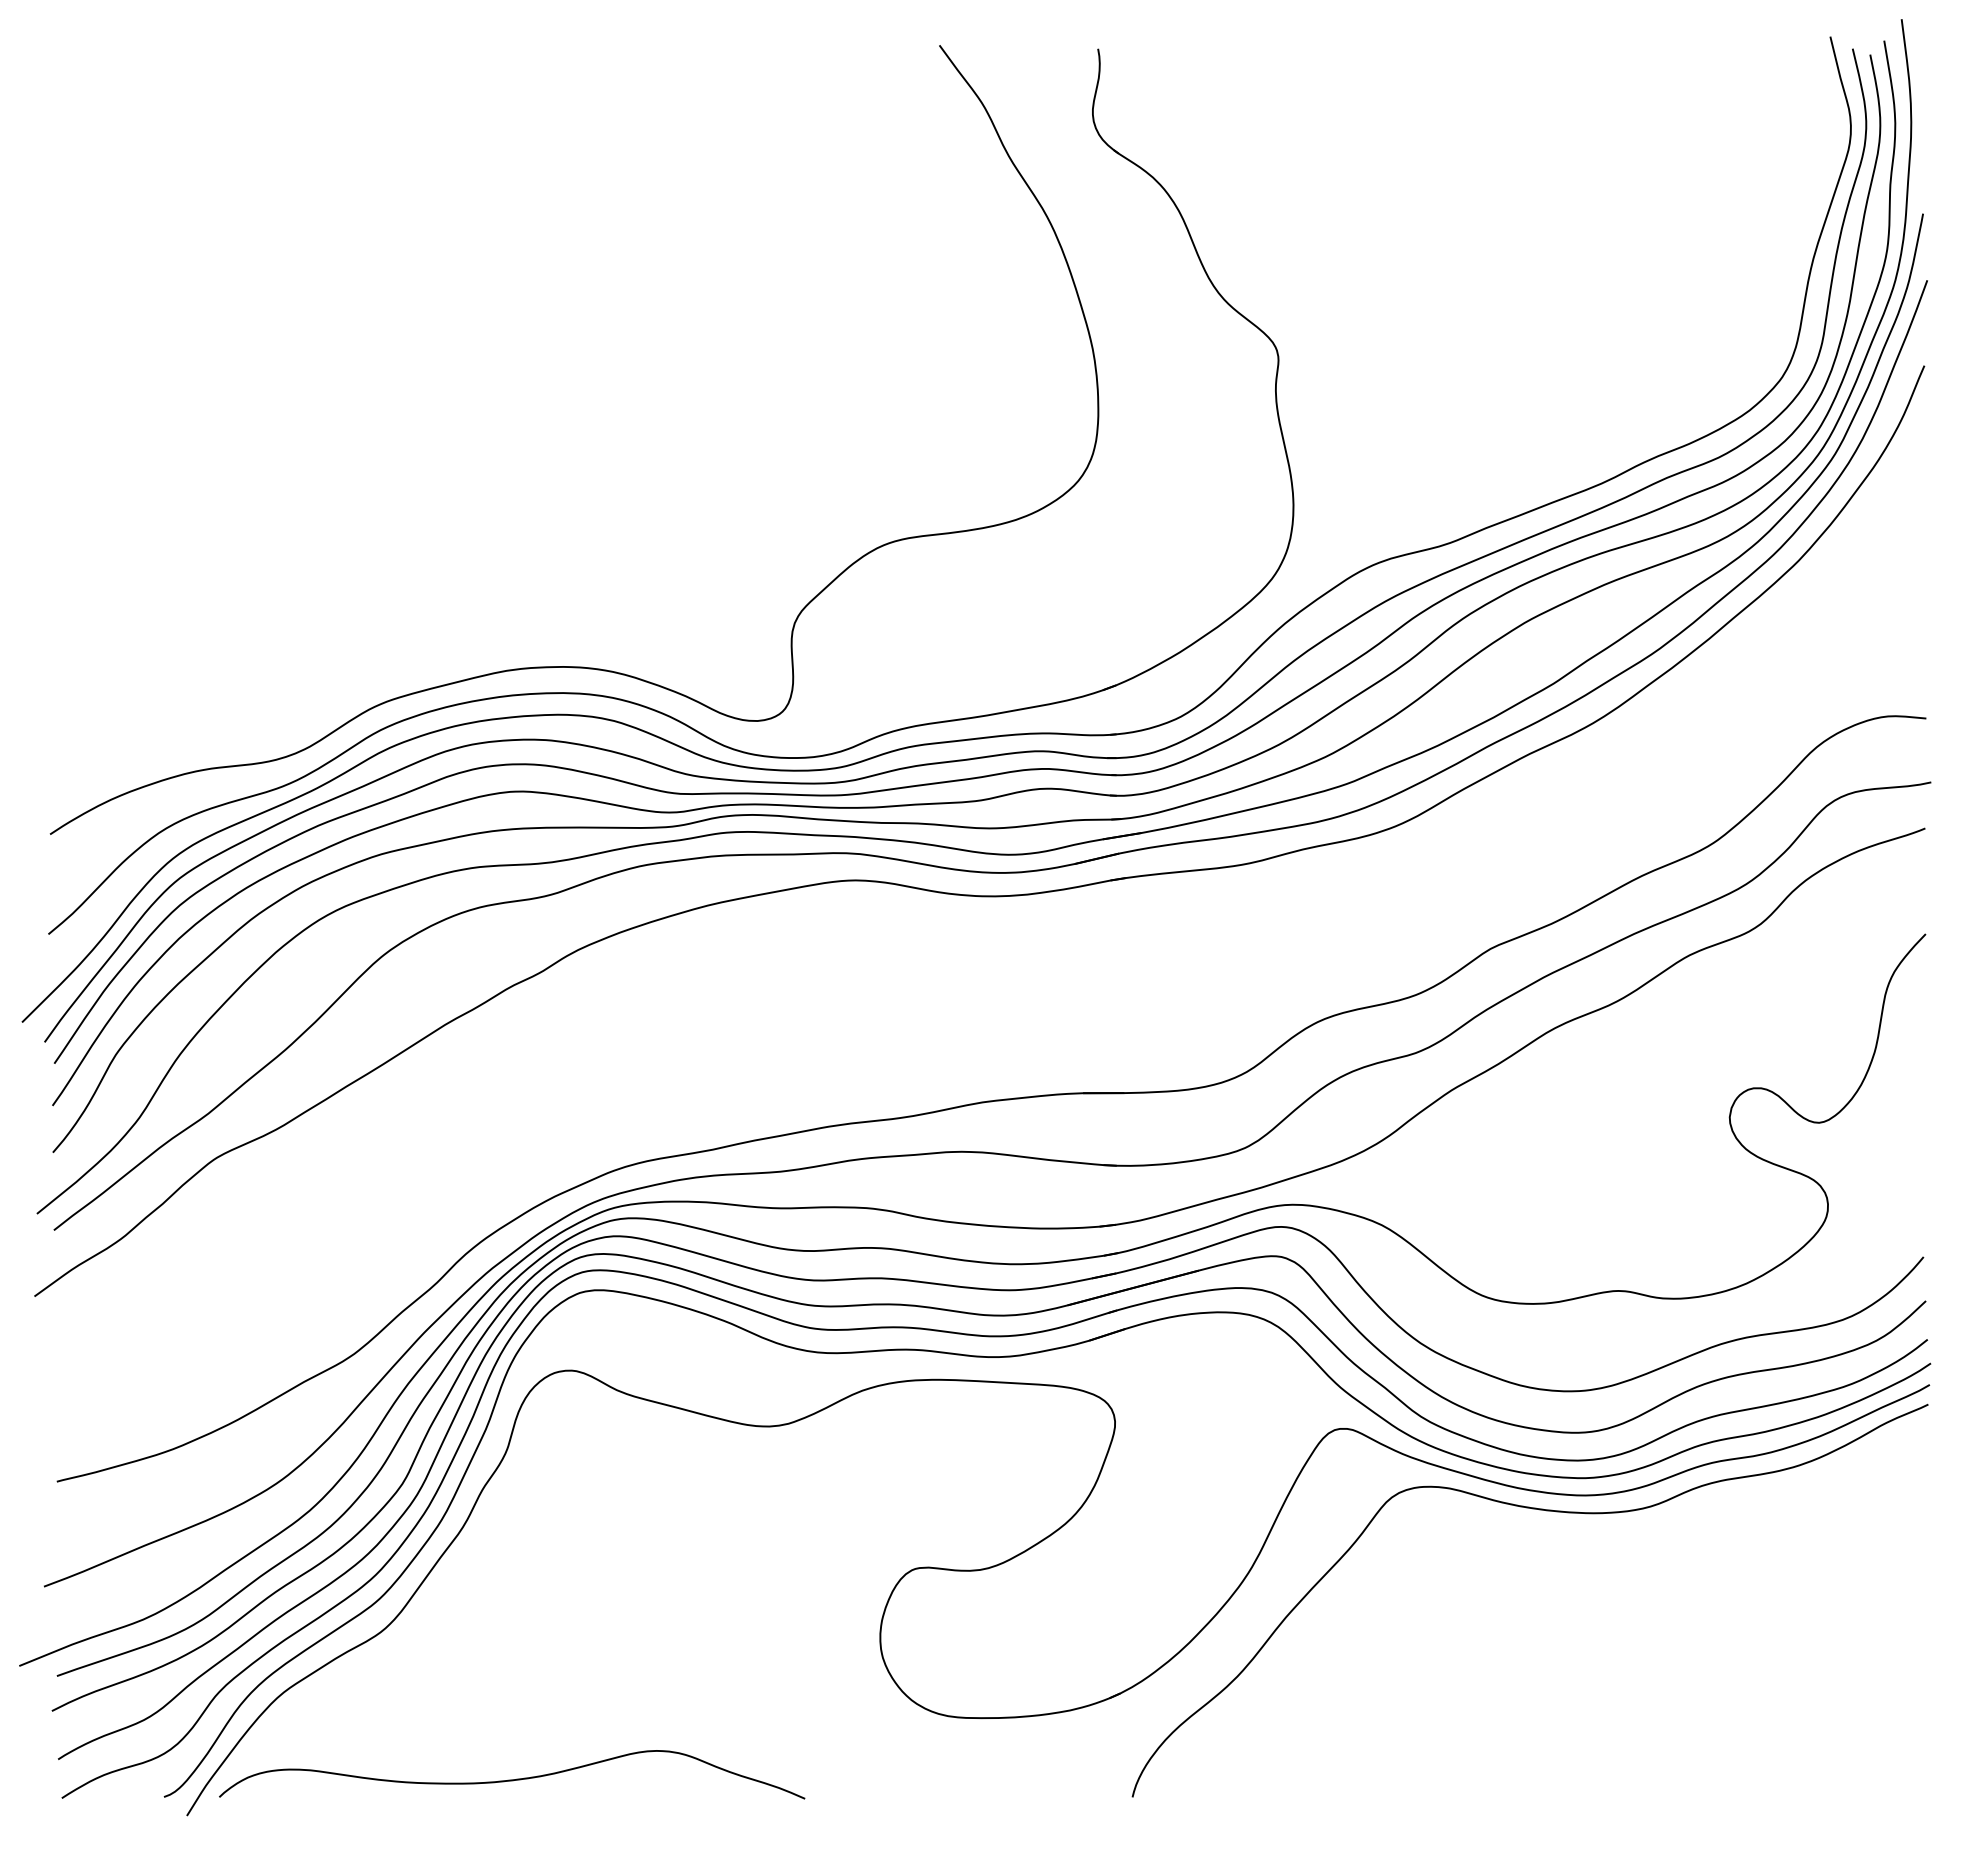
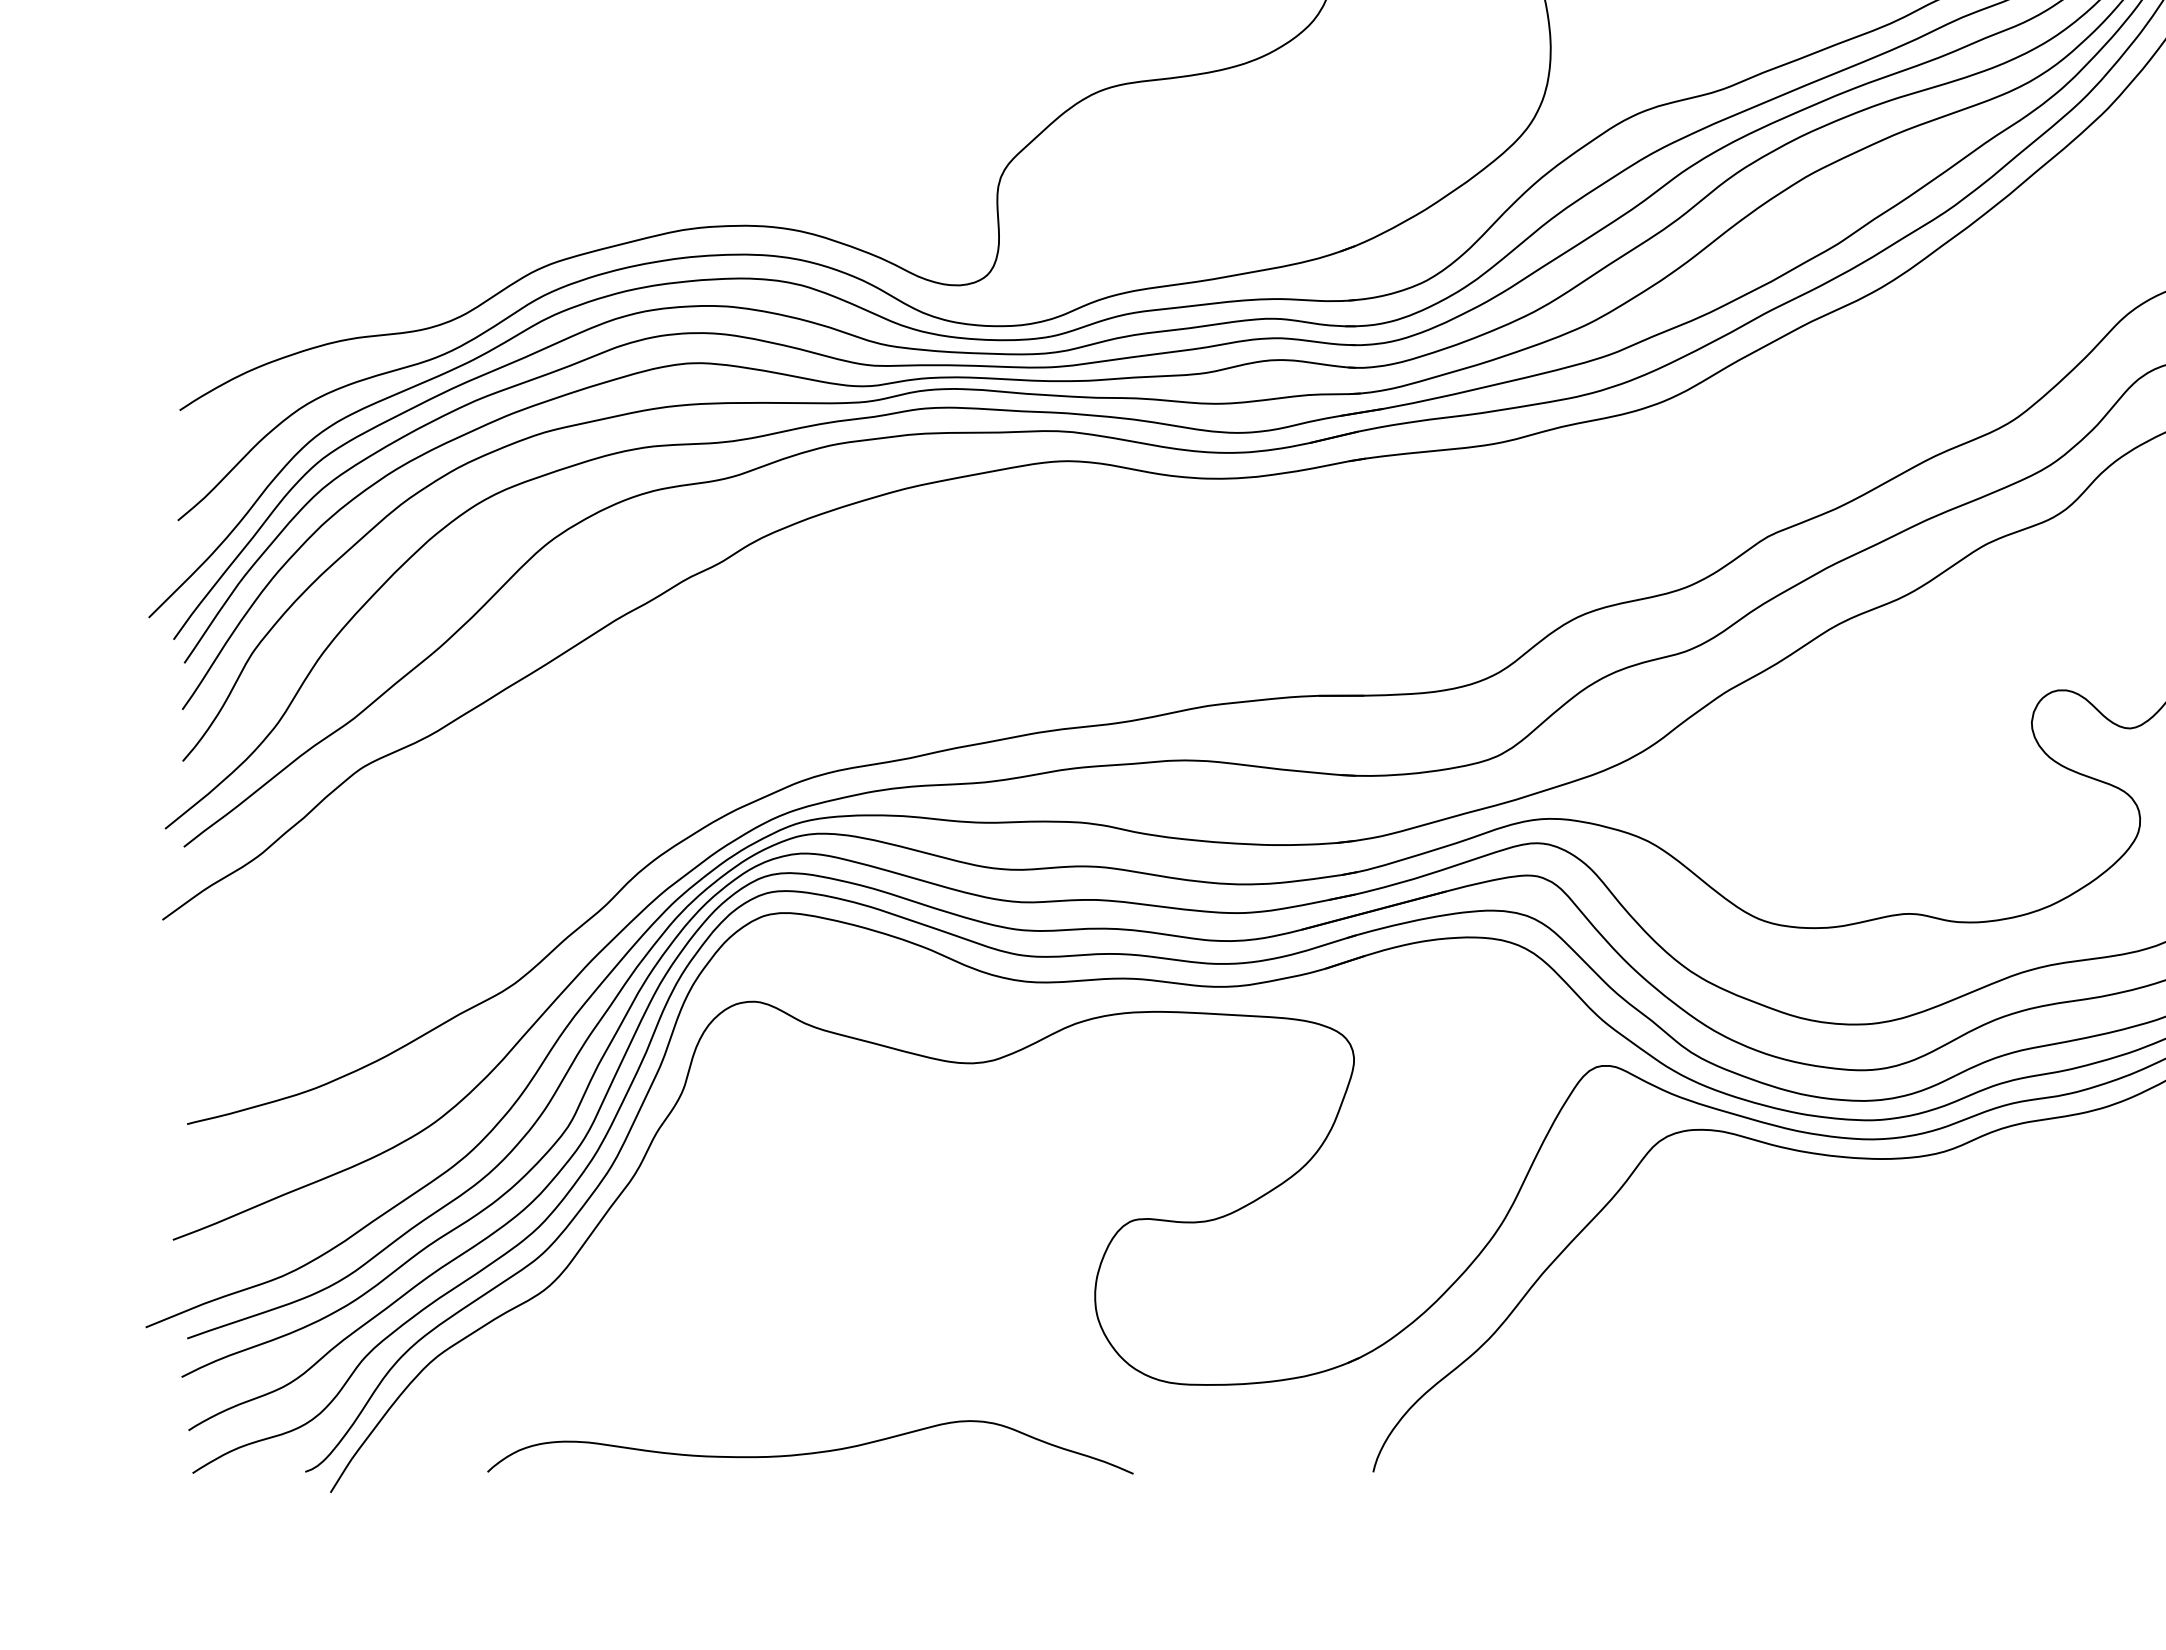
curve: (512, 1779) -> (810, 1452), moved

